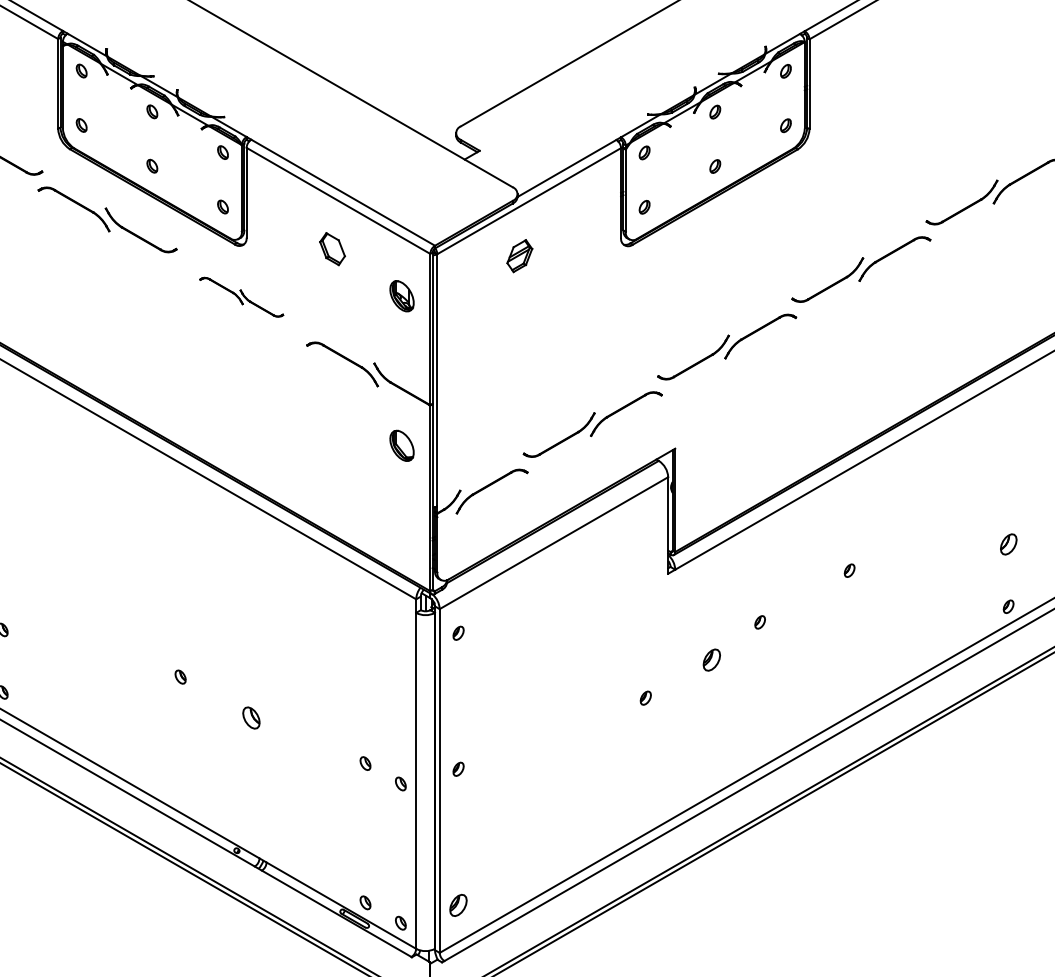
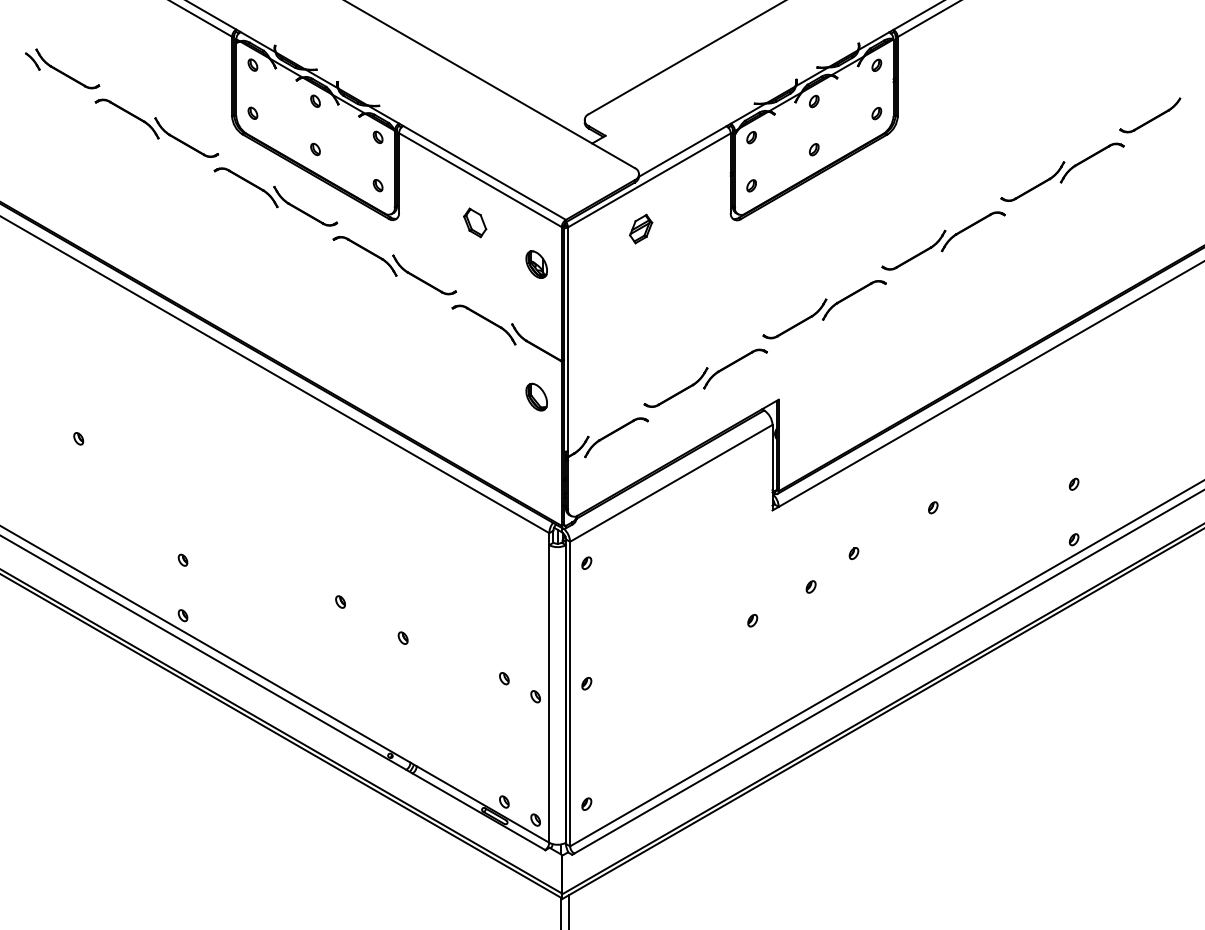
part: (241, 297) -> (394, 265), size x1.67
part: (1007, 543) -> (1073, 483), size x0.62
part: (711, 659) -> (810, 586), size x0.62
part: (250, 717) -> (402, 637), size x0.62
part: (458, 904) -> (586, 803), size x0.62

